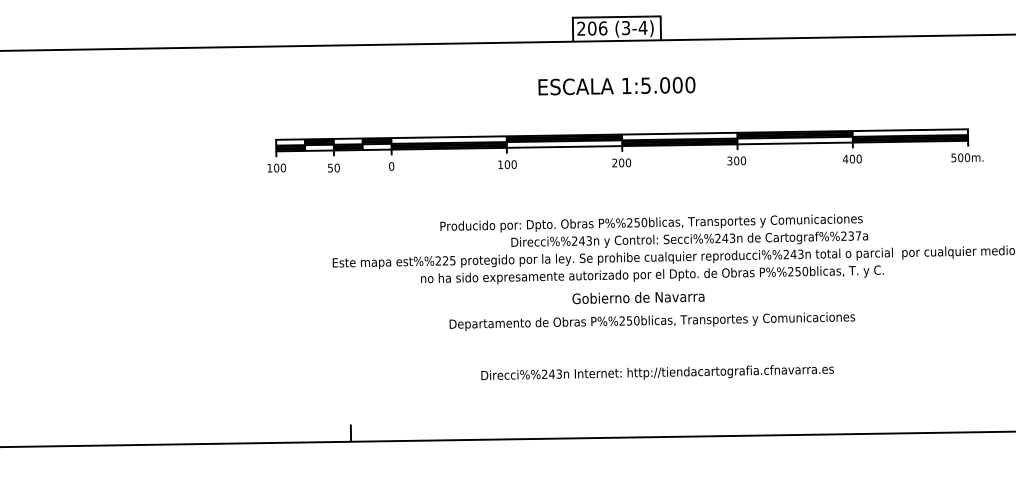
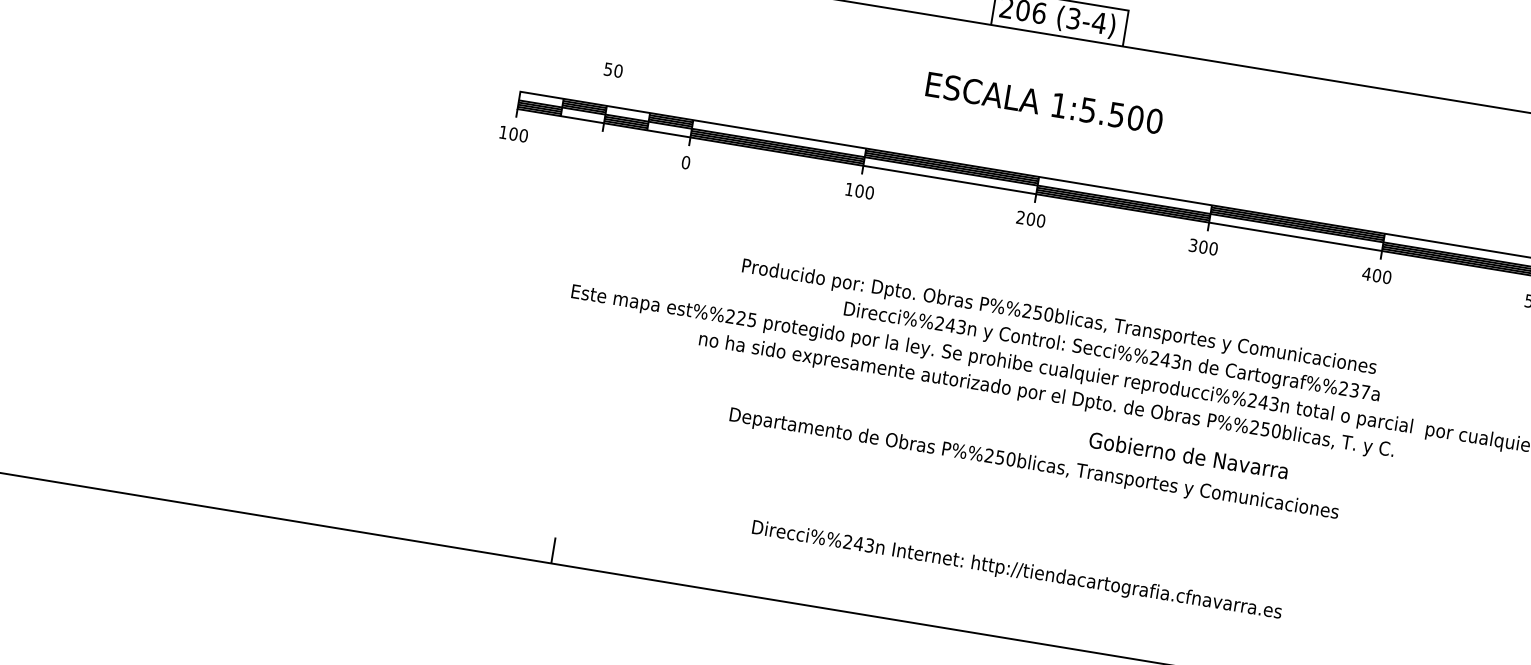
text: (665, 85) -> (1117, 115), 1:5.000 -> 1:5.500
text: (333, 167) -> (613, 69), moved
text: (638, 298) -> (1188, 456), moved
text: (657, 372) -> (1017, 569), moved

